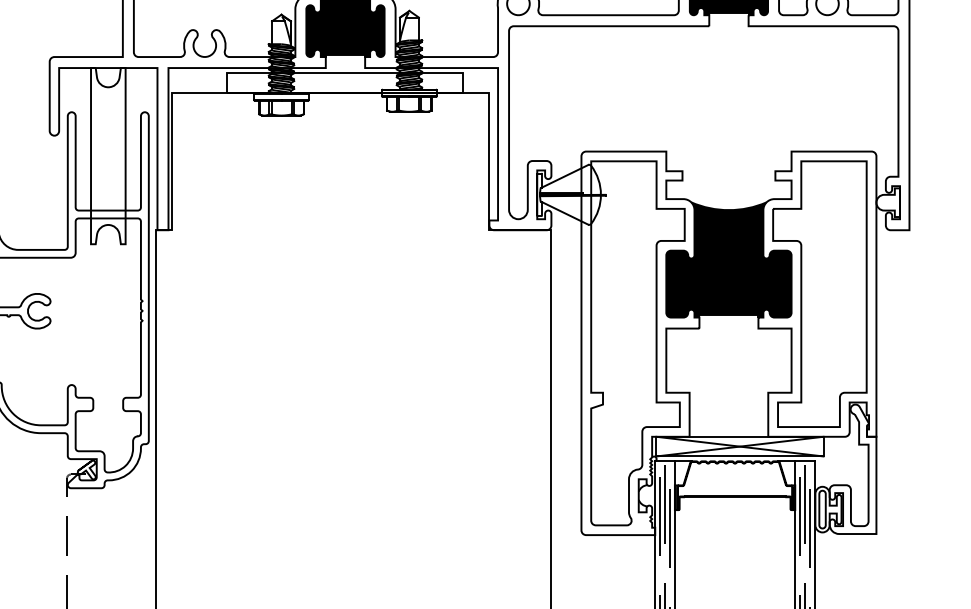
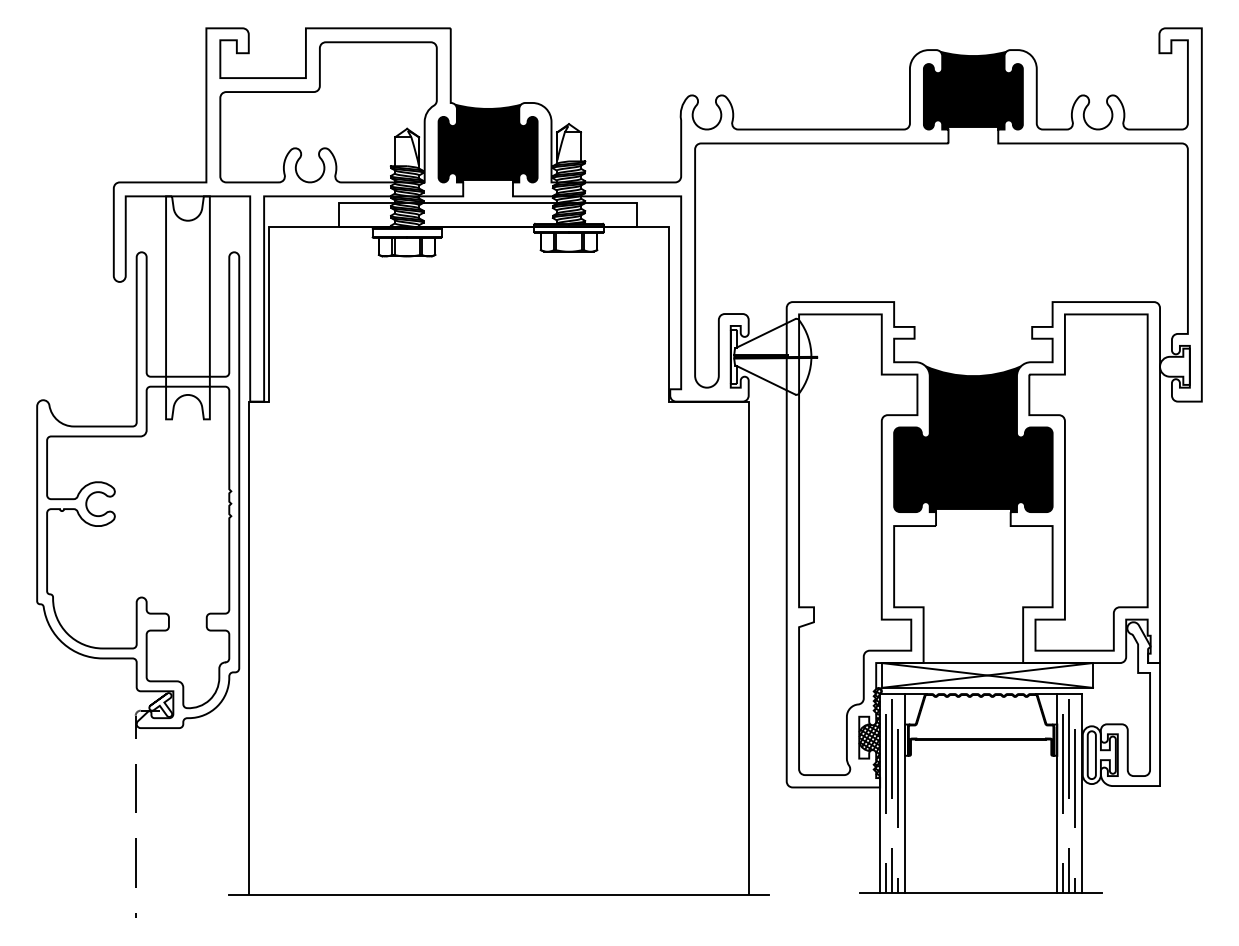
hatch: (647, 492) -> (870, 733), added

